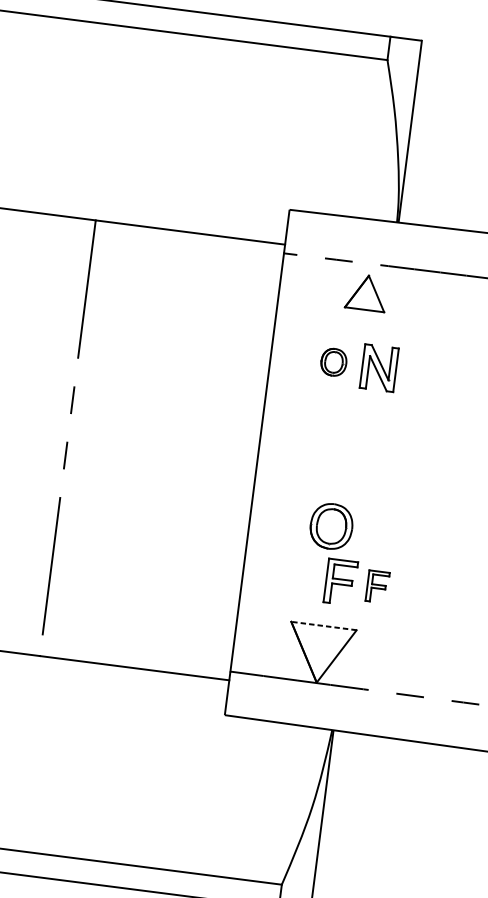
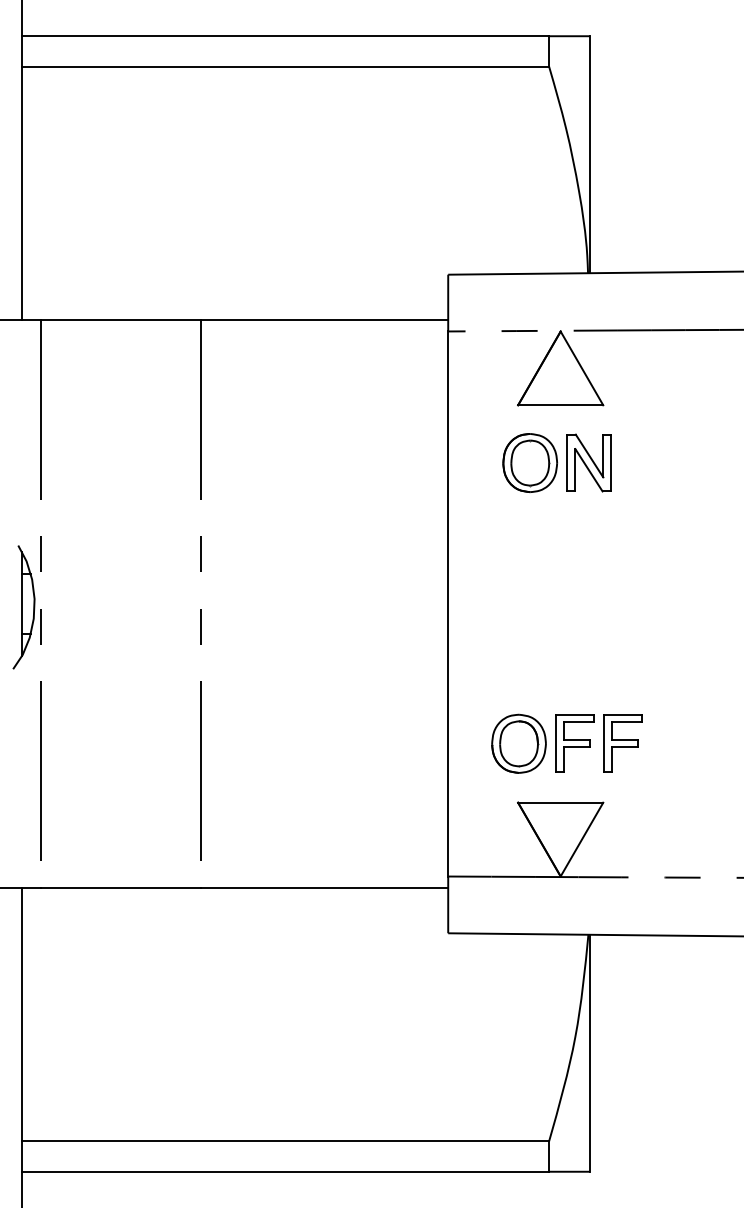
part: (366, 292) -> (560, 368), size x1.67
part: (333, 361) -> (529, 462), size x1.67
part: (331, 526) -> (518, 743), moved
part: (377, 586) -> (622, 743), size x1.43
line: (323, 625) -> (560, 802), dashed -> solid

